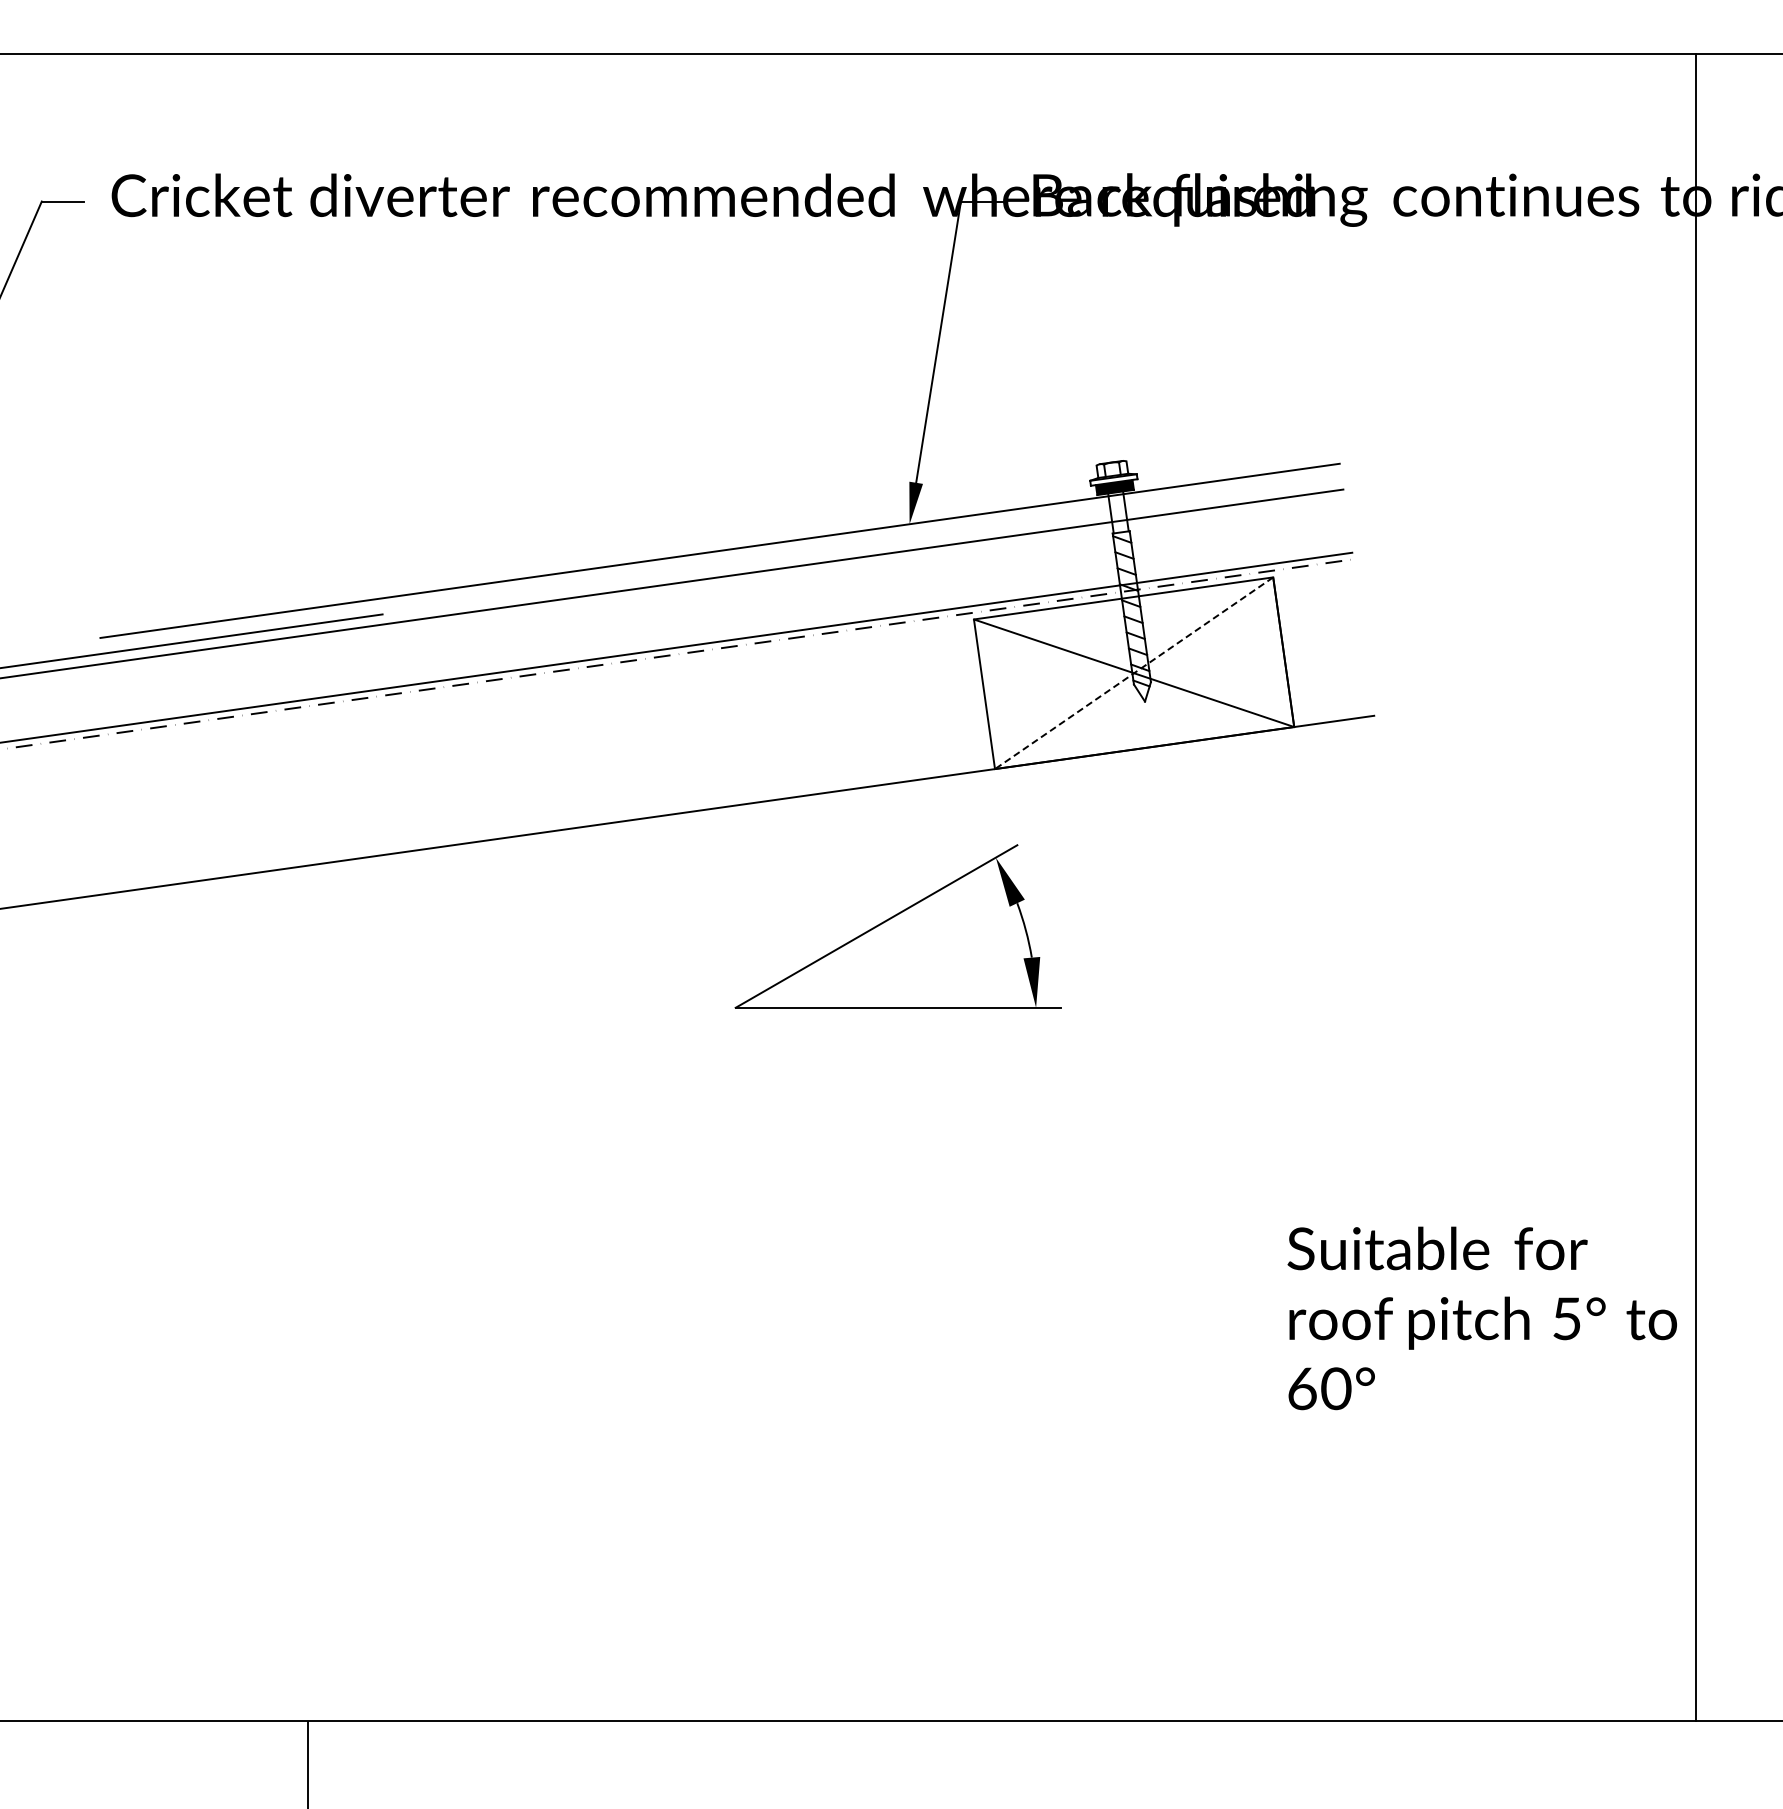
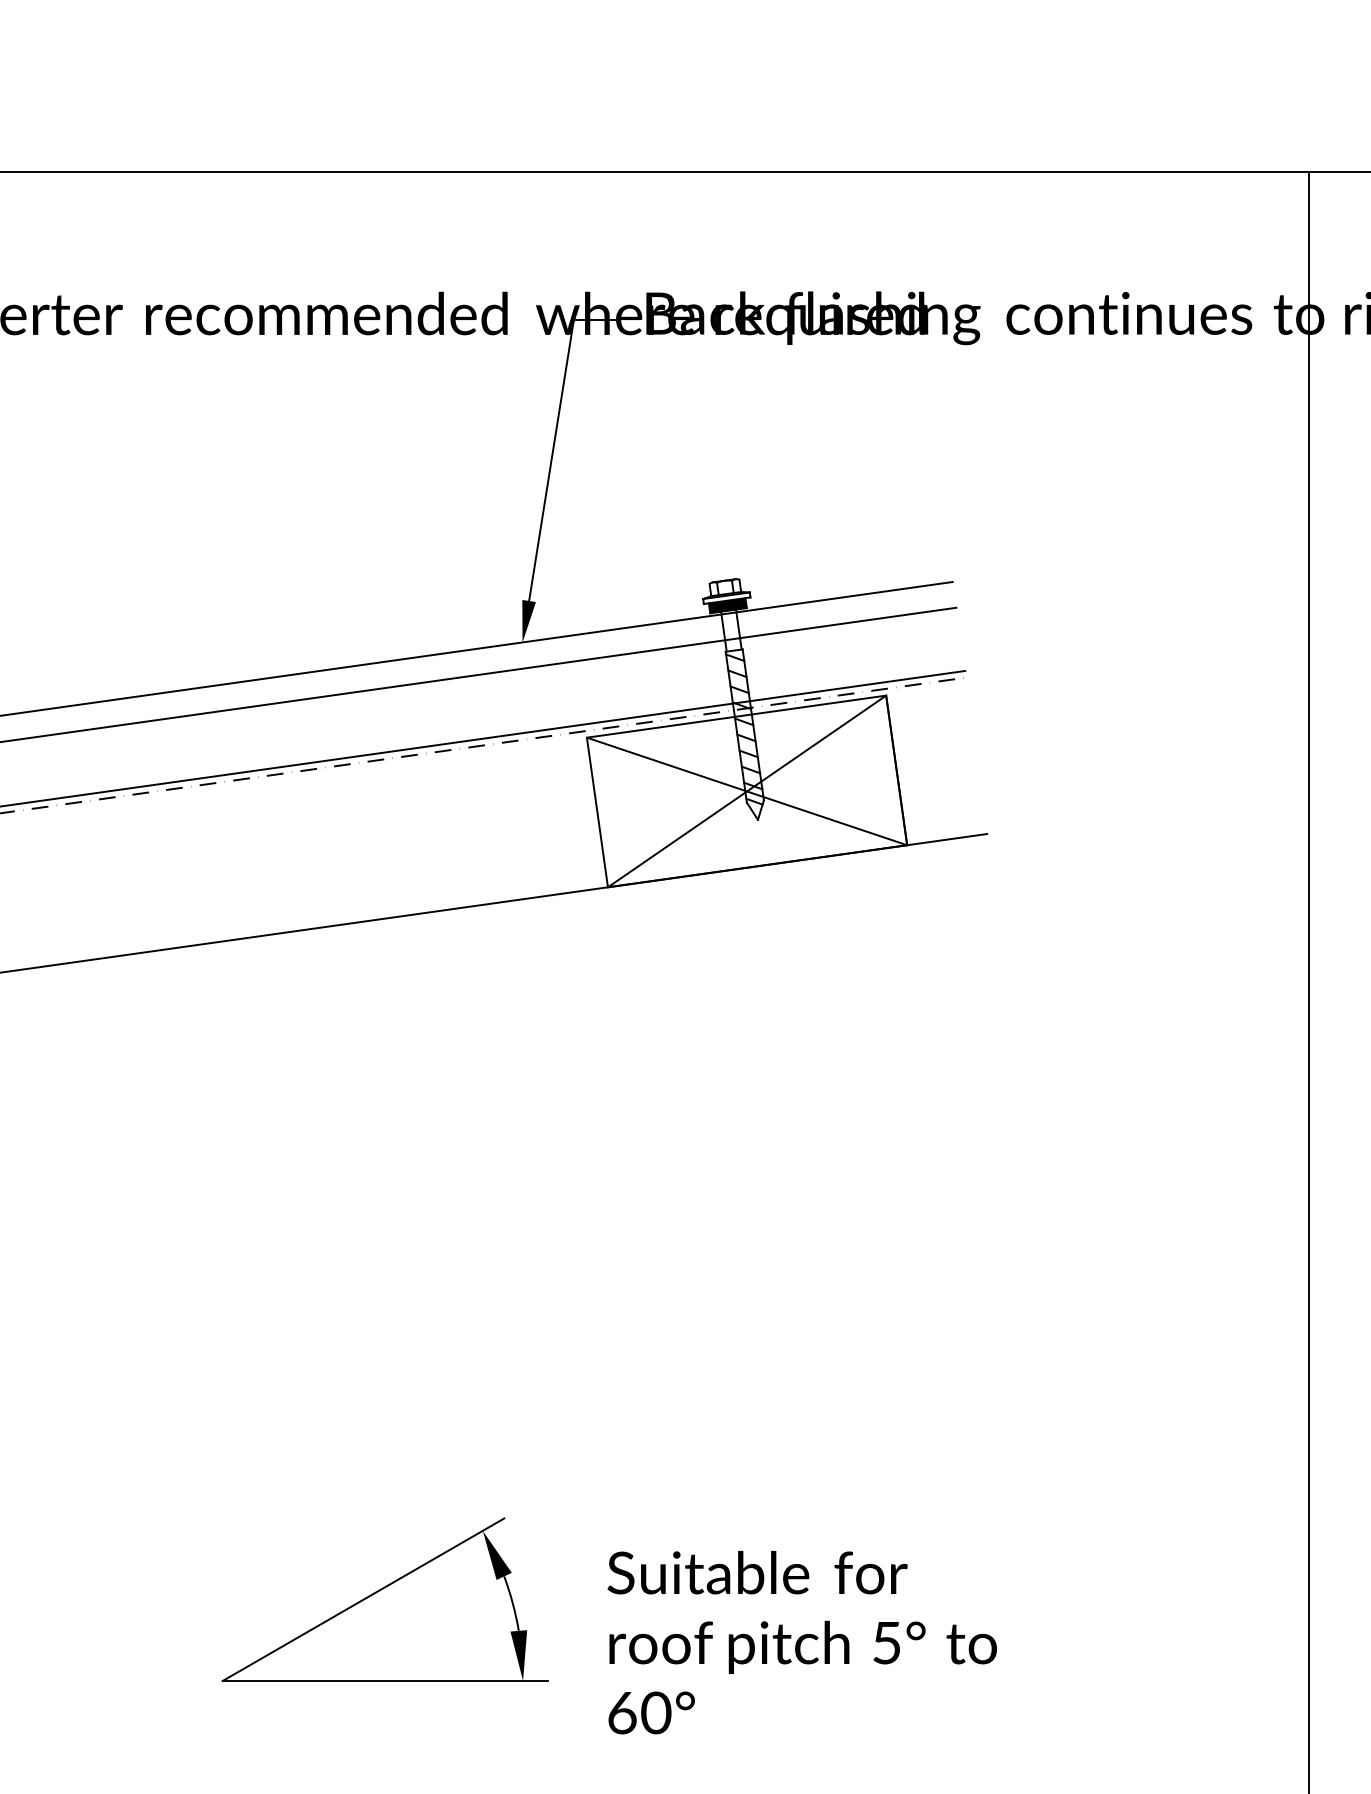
line: (1134, 673) -> (747, 791), dashed -> solid
part: (897, 926) -> (384, 1599), moved
text: (1481, 1318) -> (801, 1642), moved

